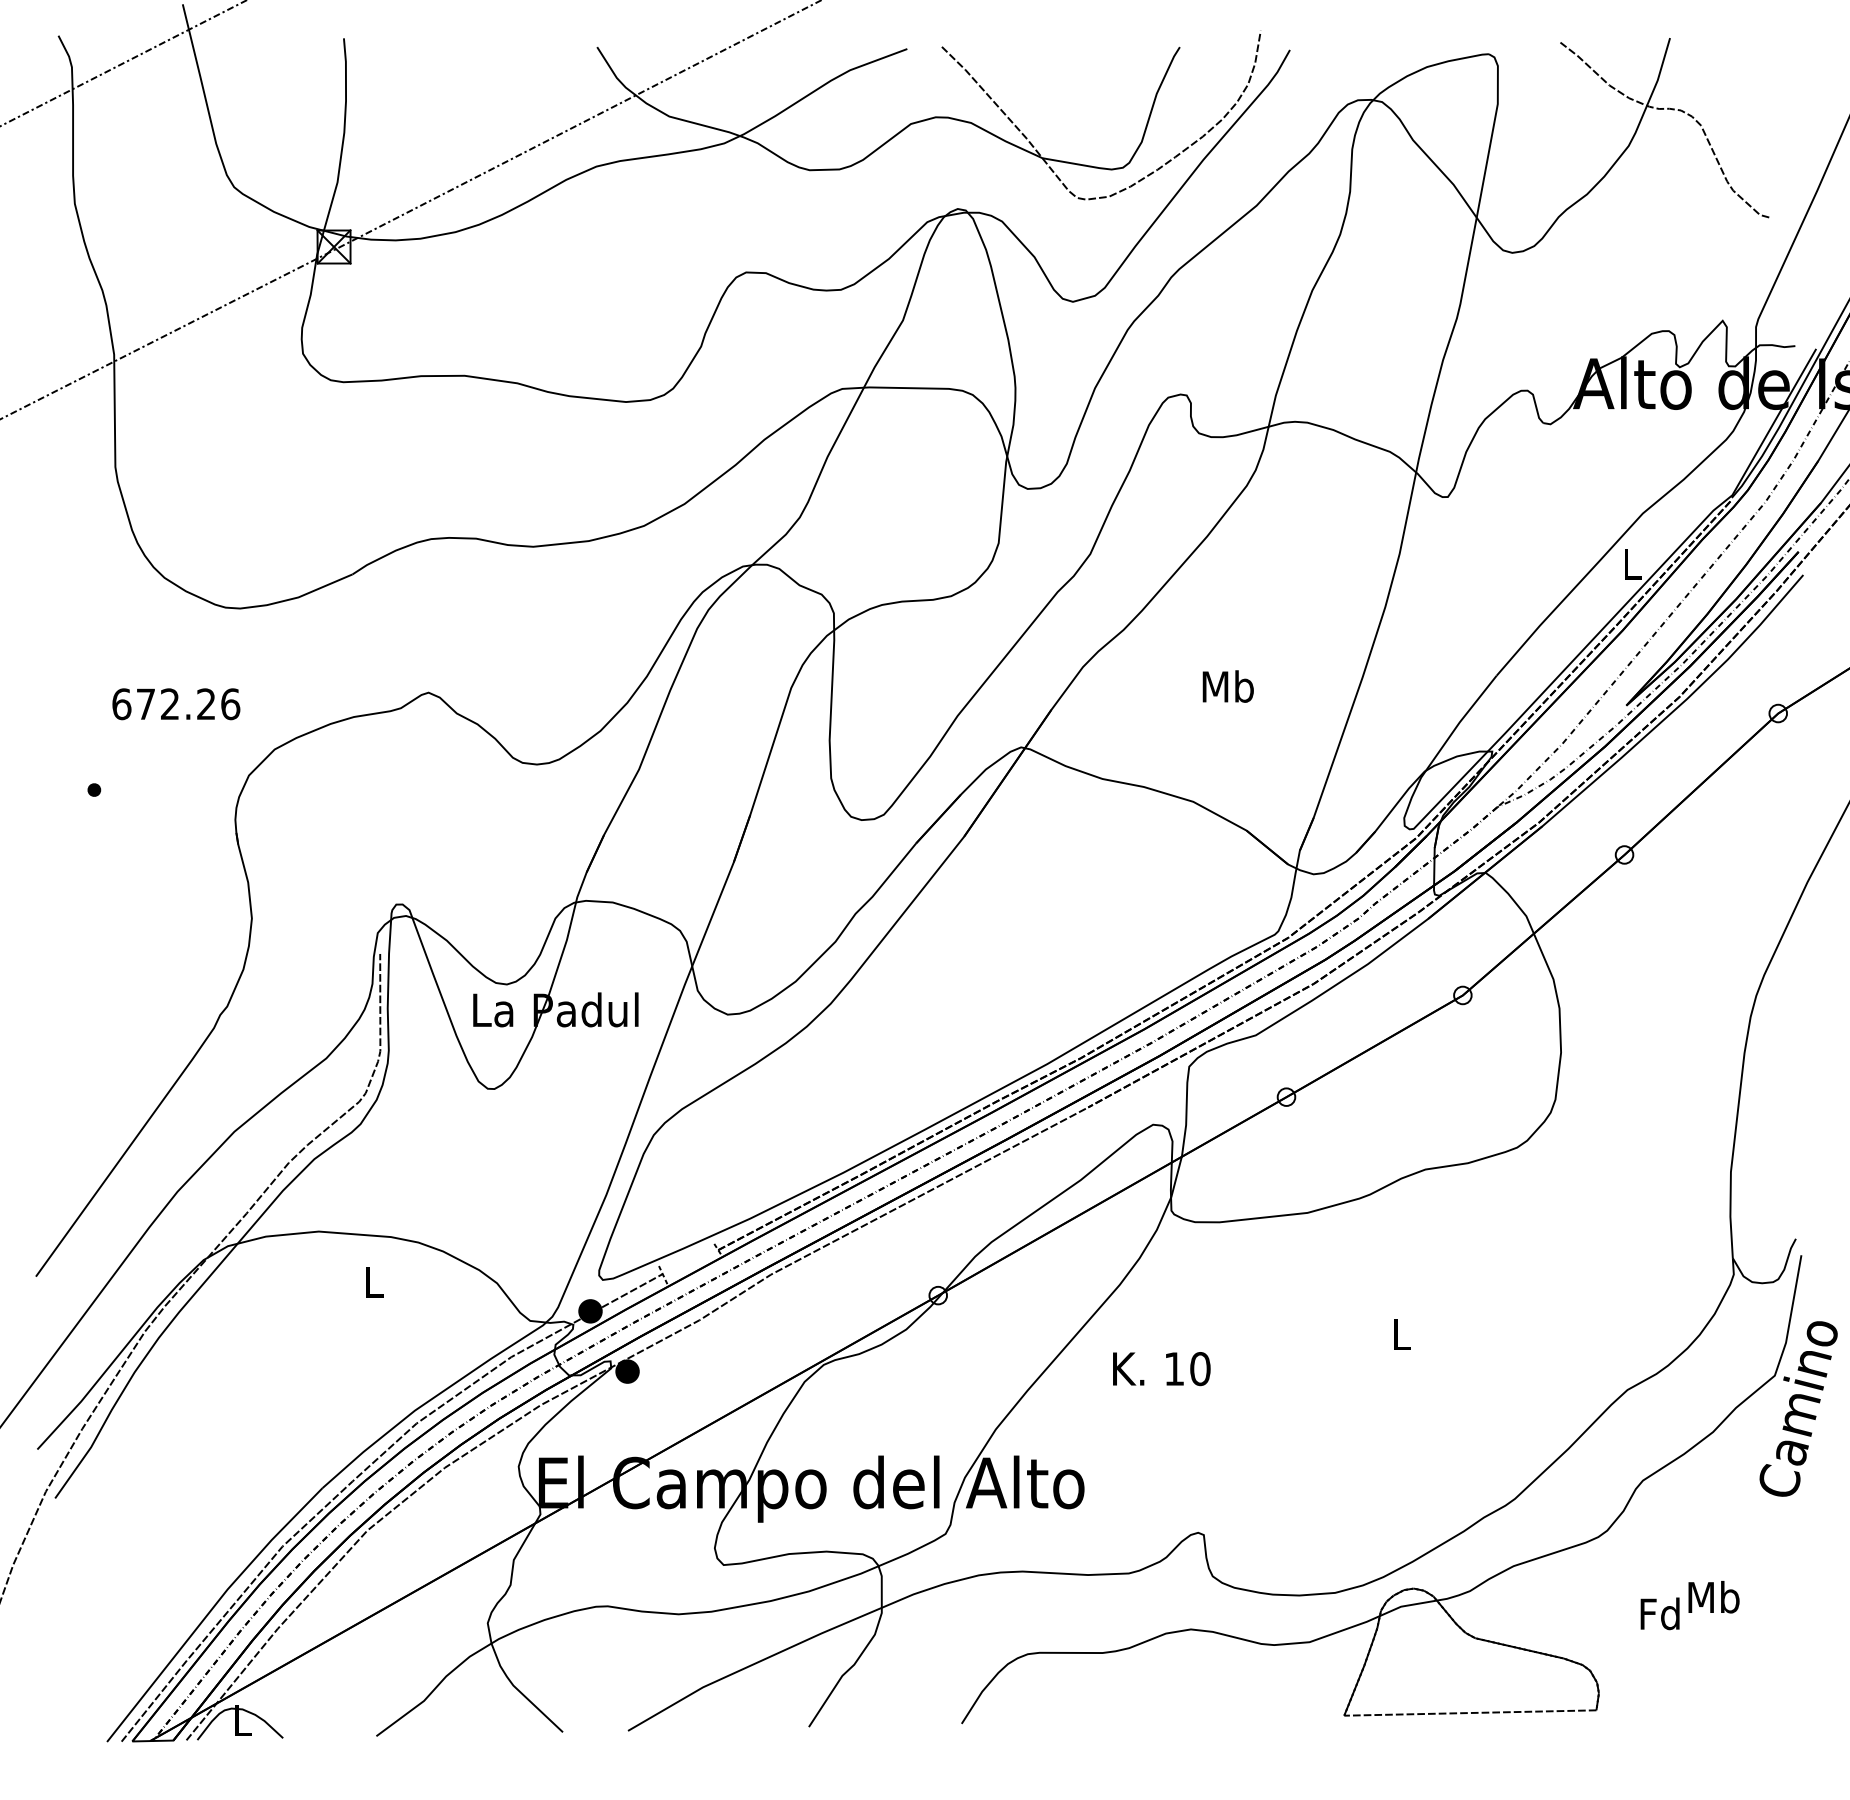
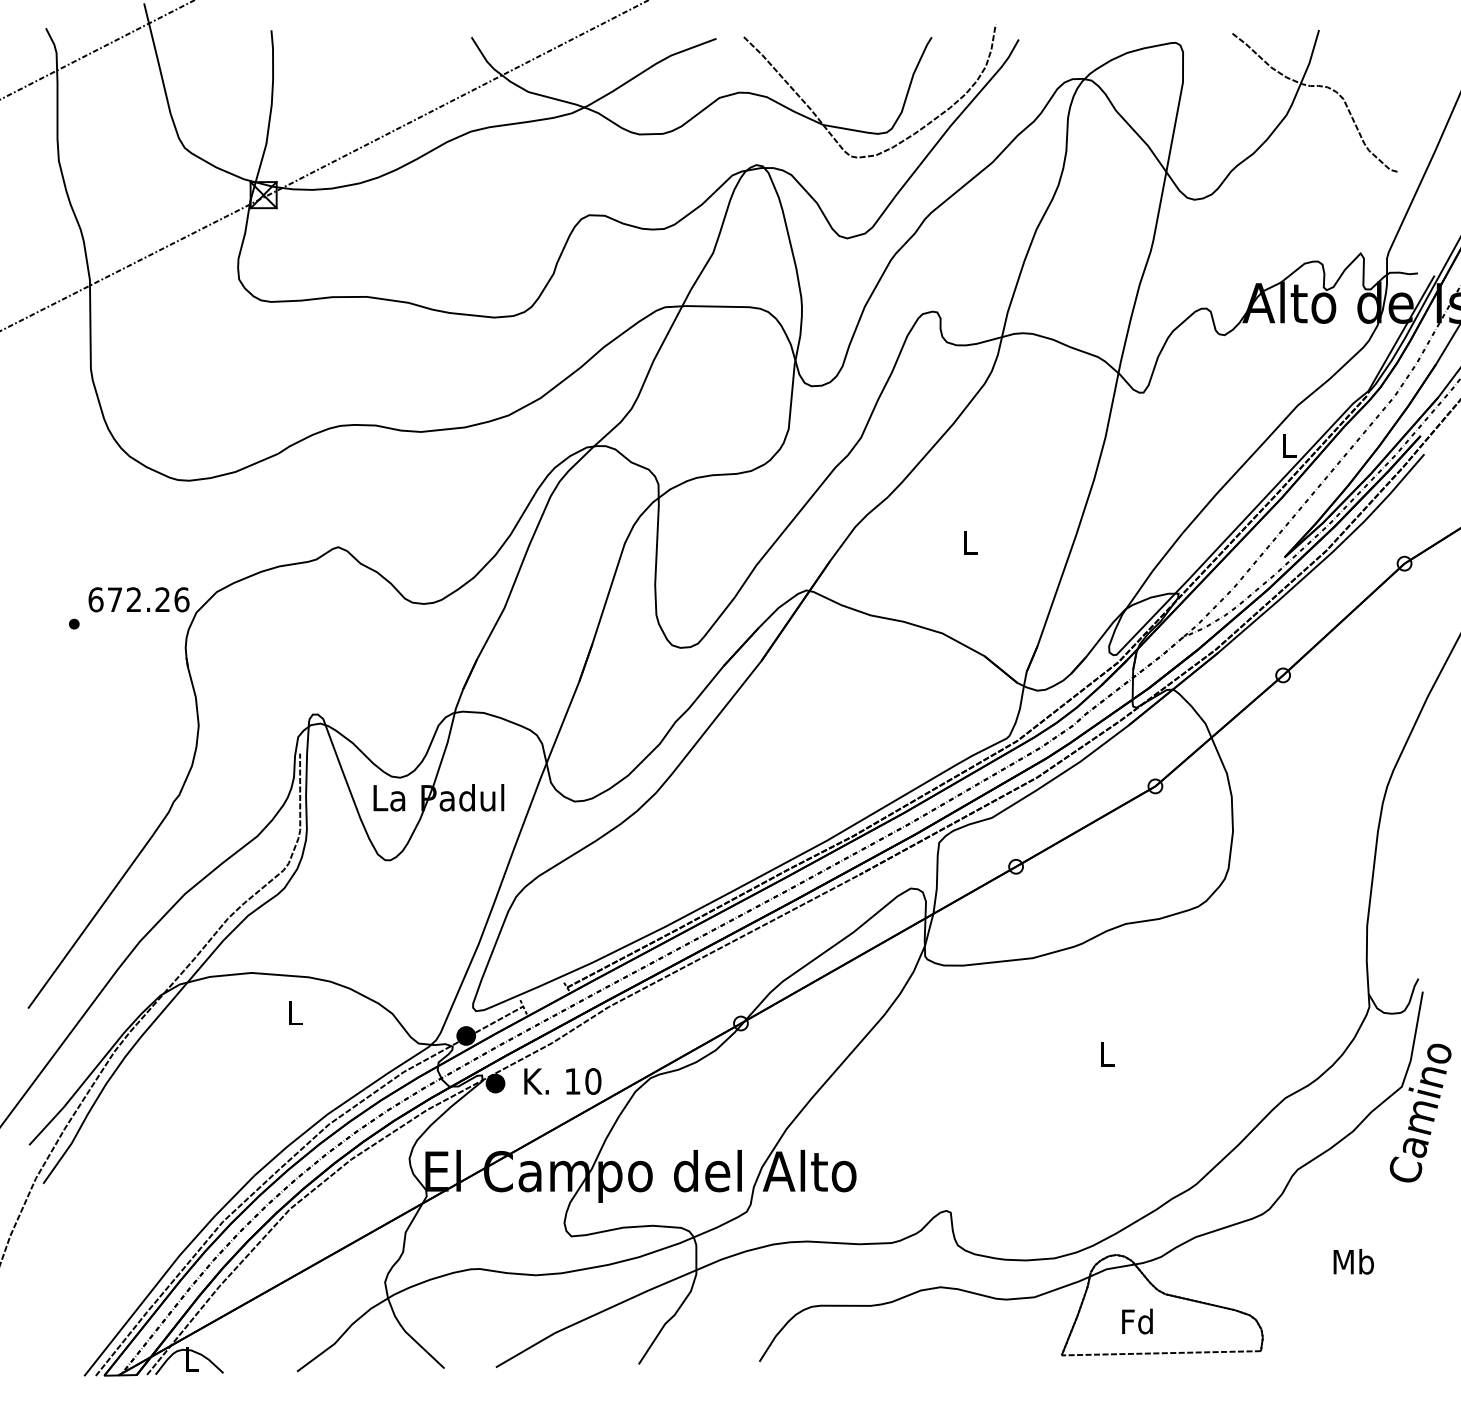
text: (1227, 686) -> (969, 542), Mb -> L
text: (176, 704) -> (139, 600), moved
text: (1161, 1369) -> (562, 1081), moved
text: (1659, 1613) -> (1136, 1321), moved

